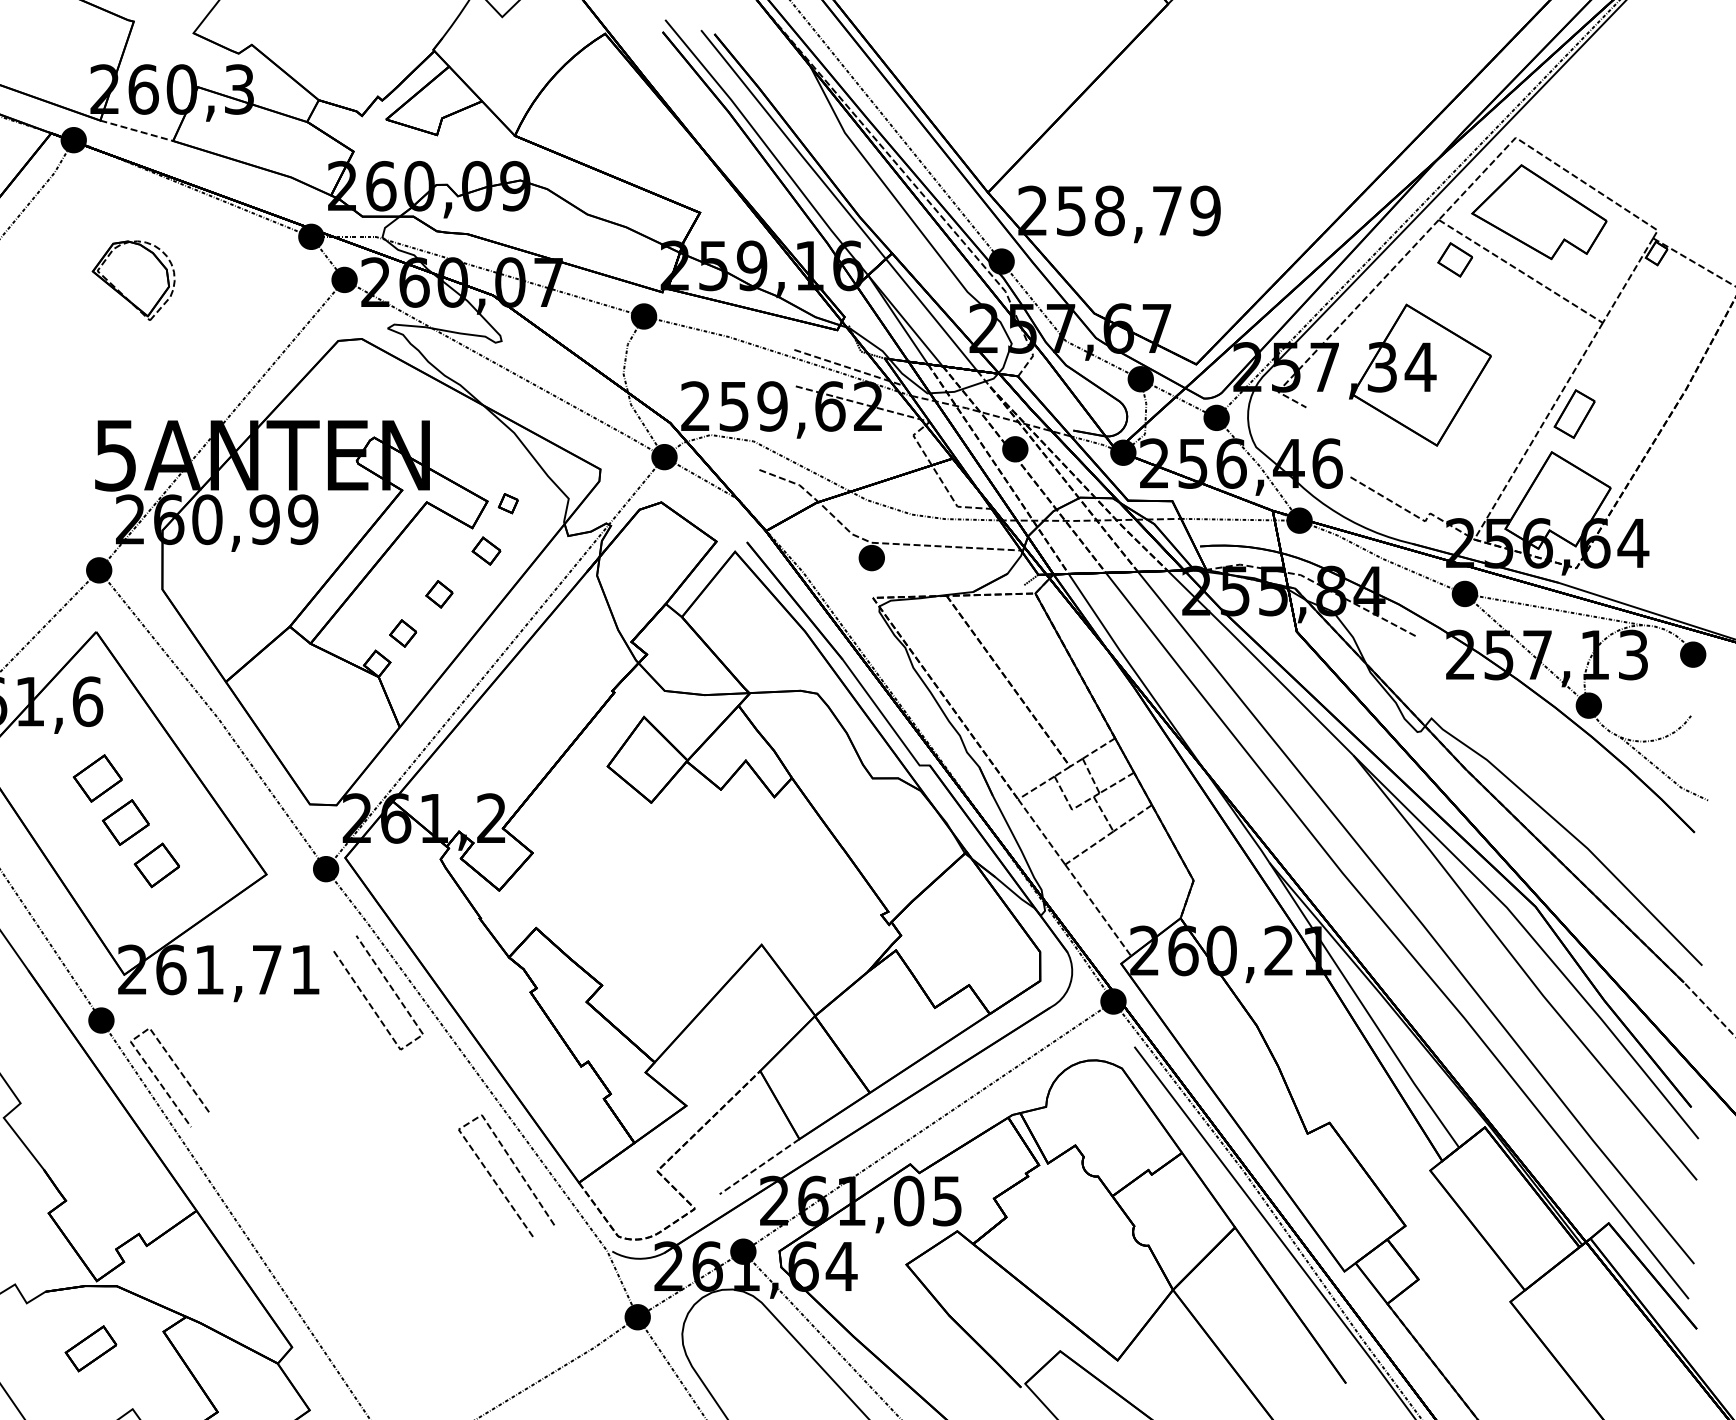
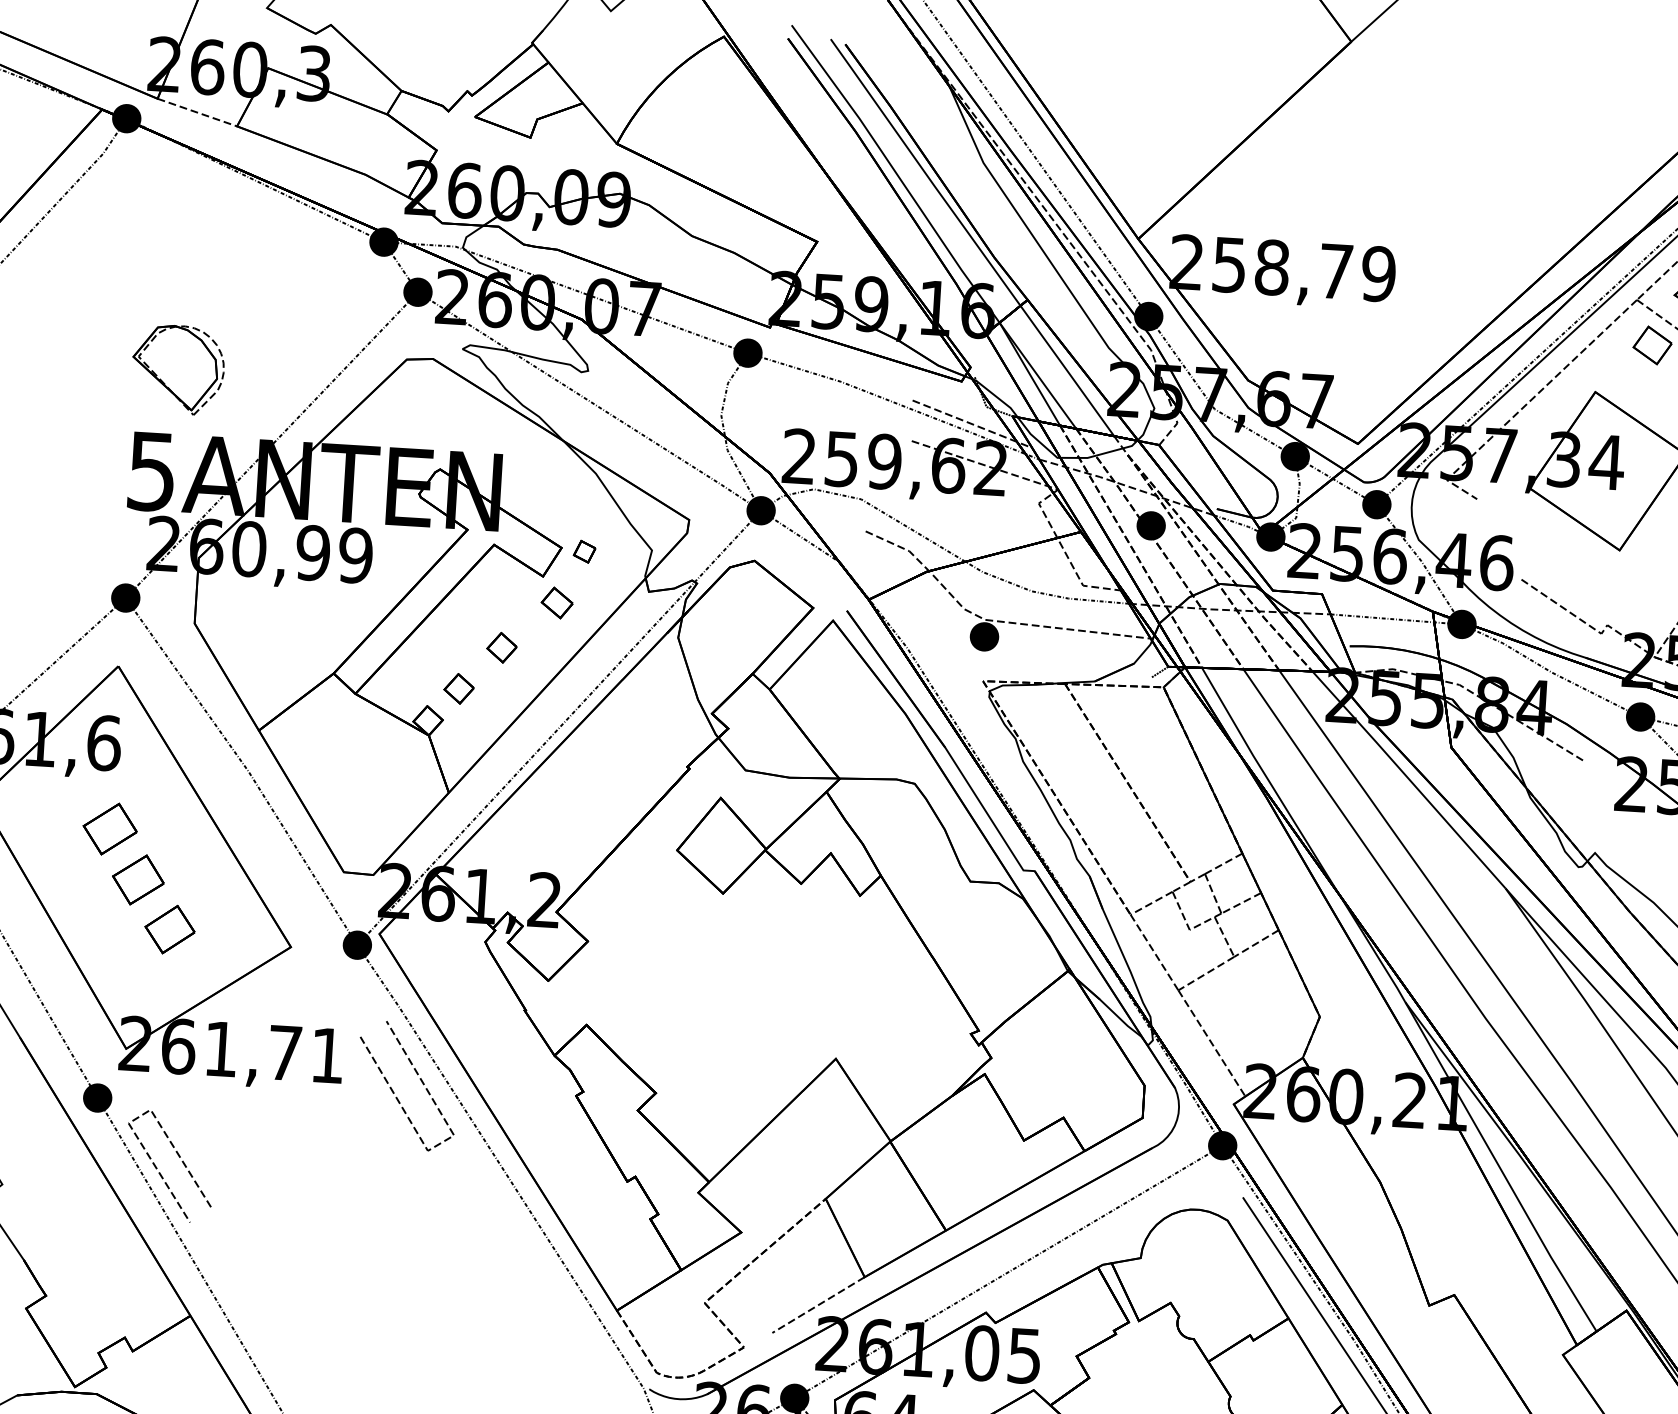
part: (133, 280) -> (177, 369), moved
line: (515, 1168) -> (547, 1290), removed

